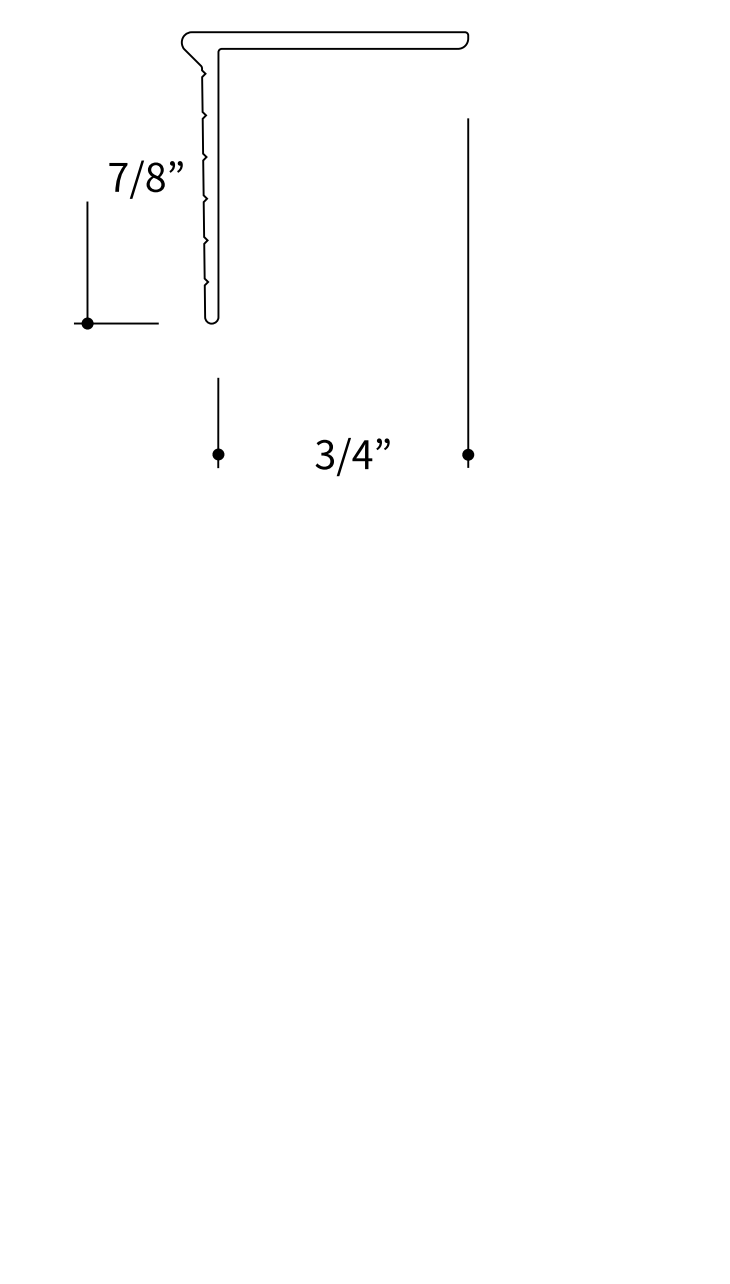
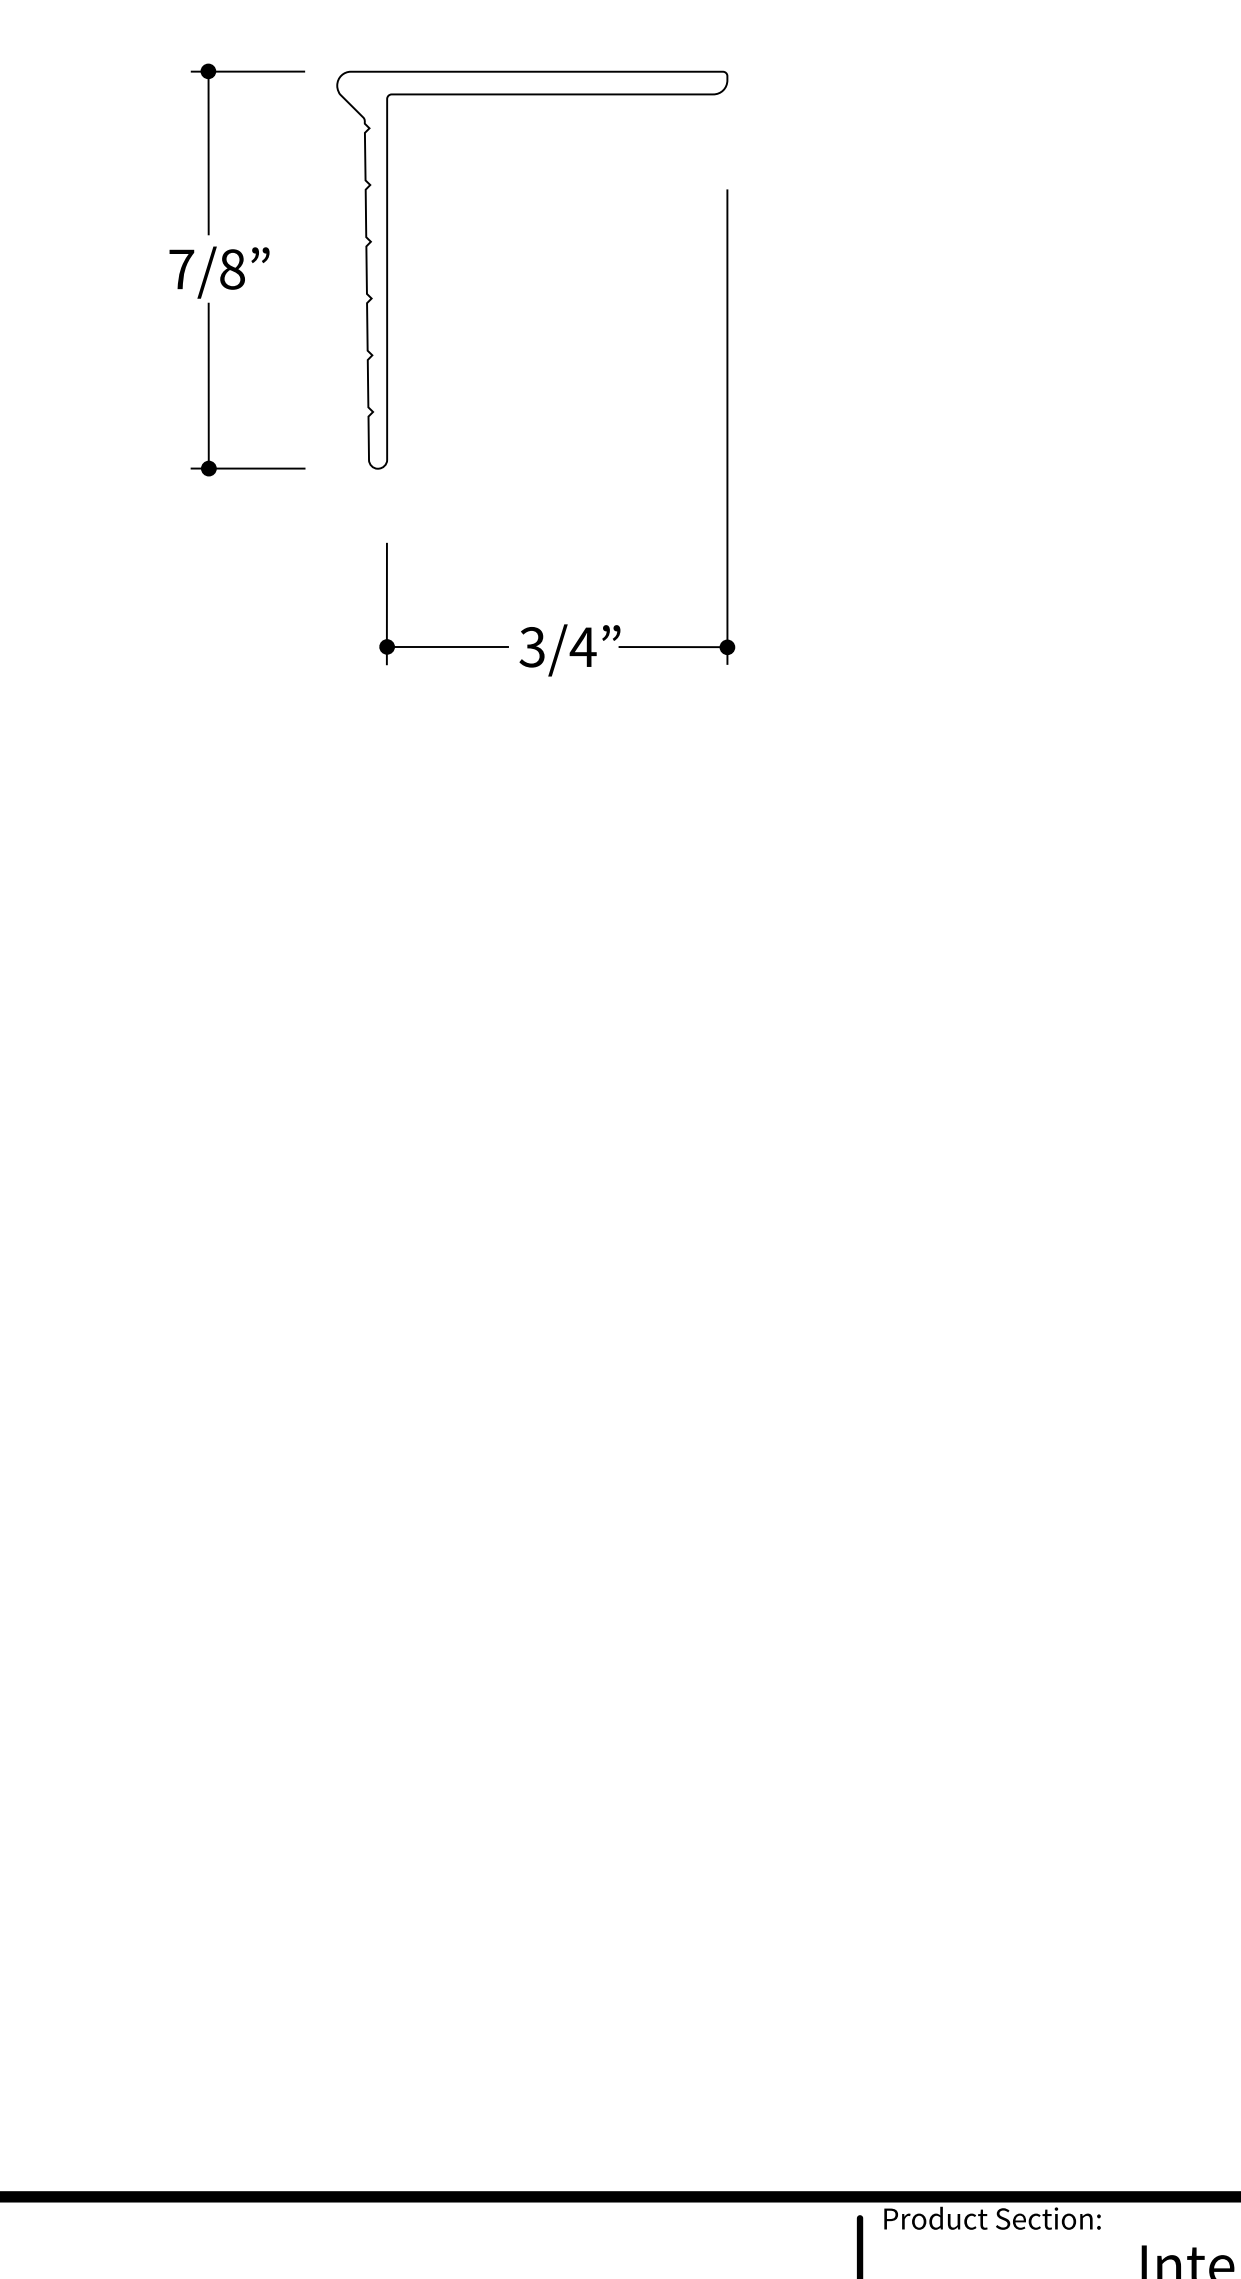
part: (88, 89) -> (209, 149), added
text: (146, 179) -> (219, 272), moved
line: (263, 454) -> (448, 647), added
line: (427, 454) -> (671, 647), added

